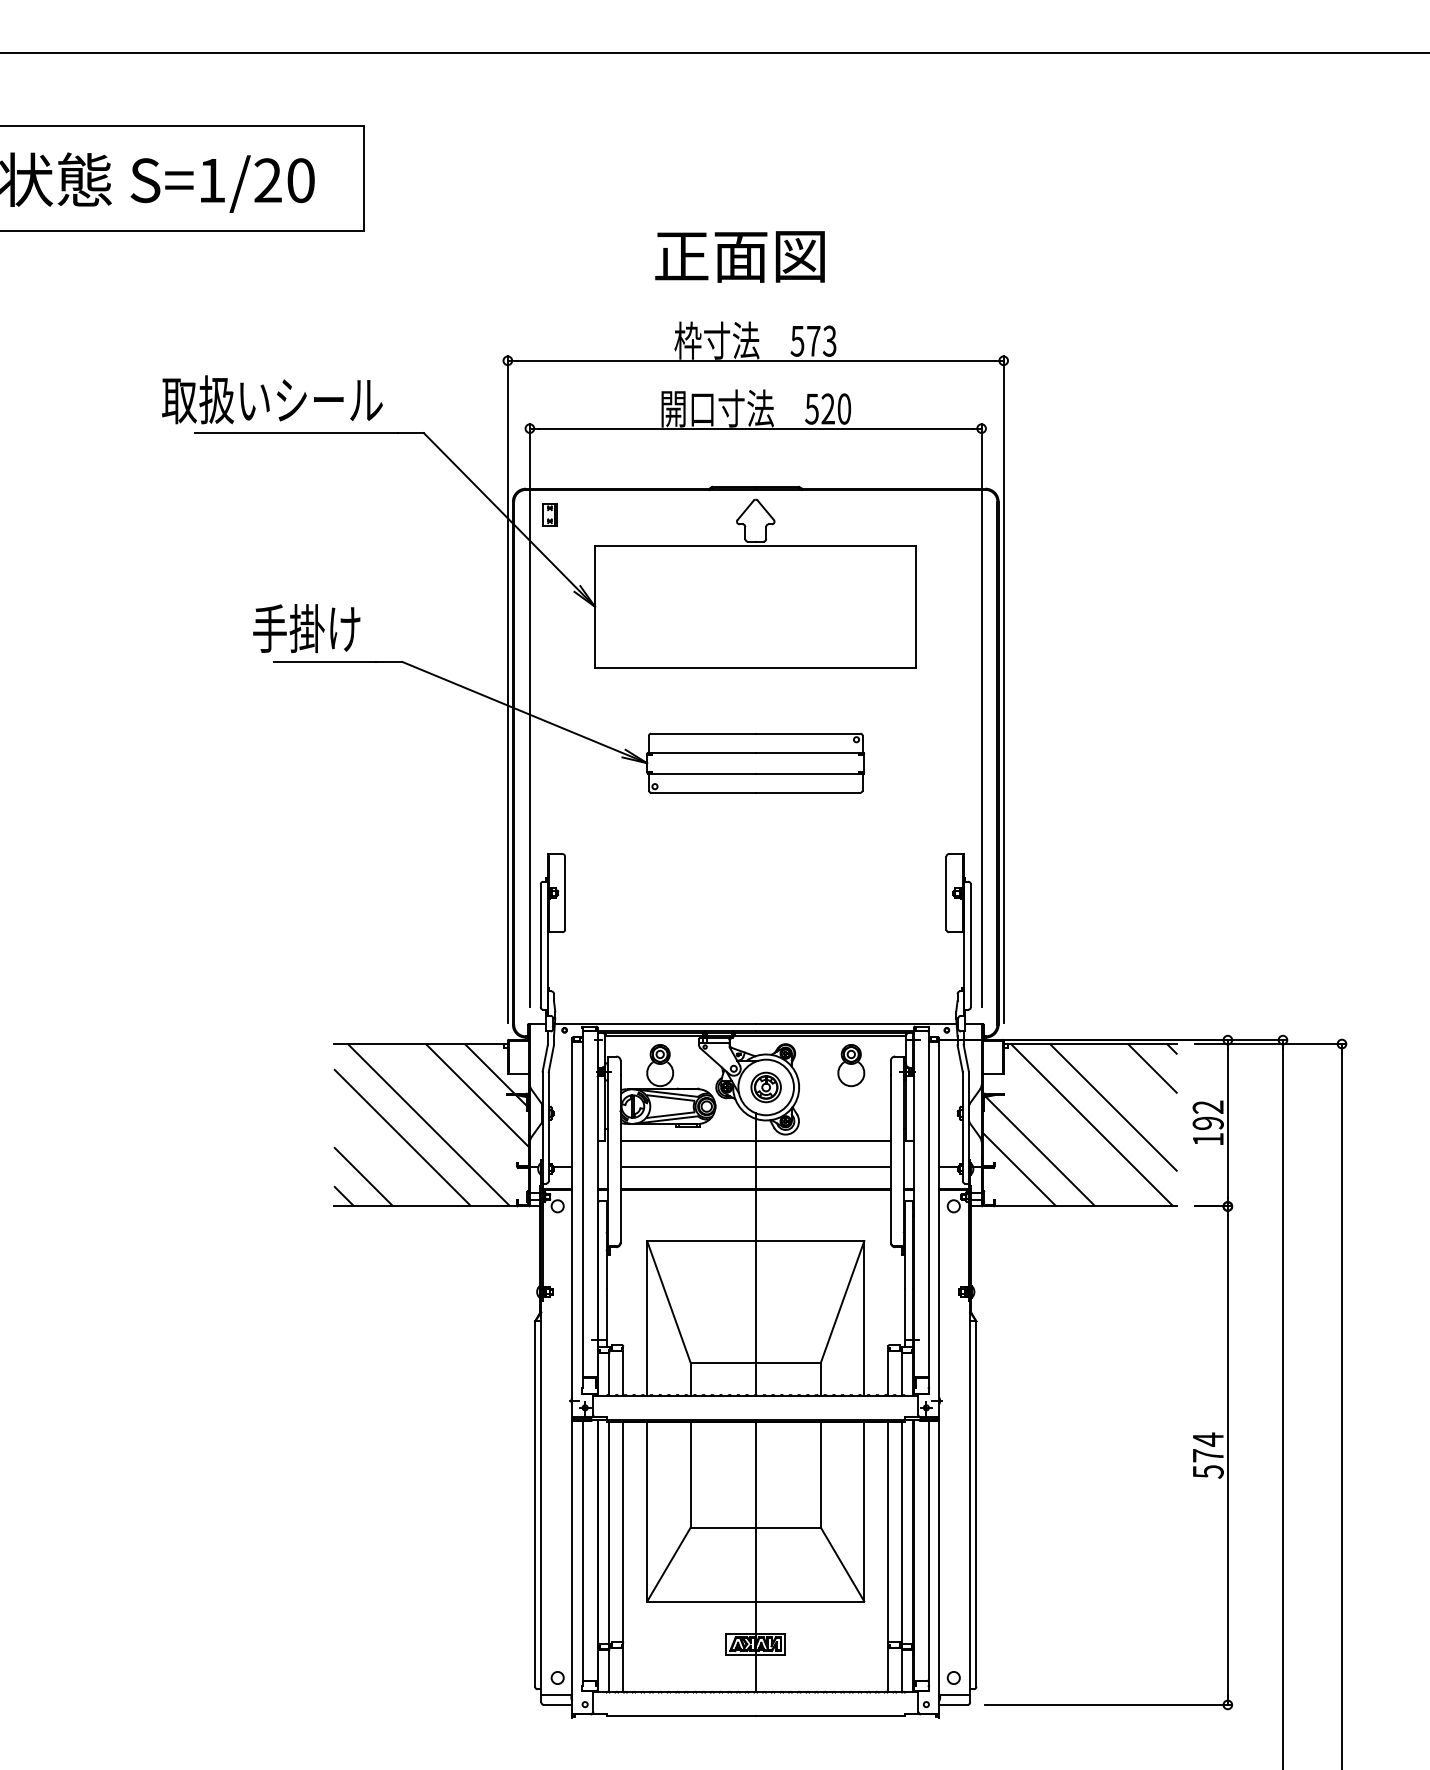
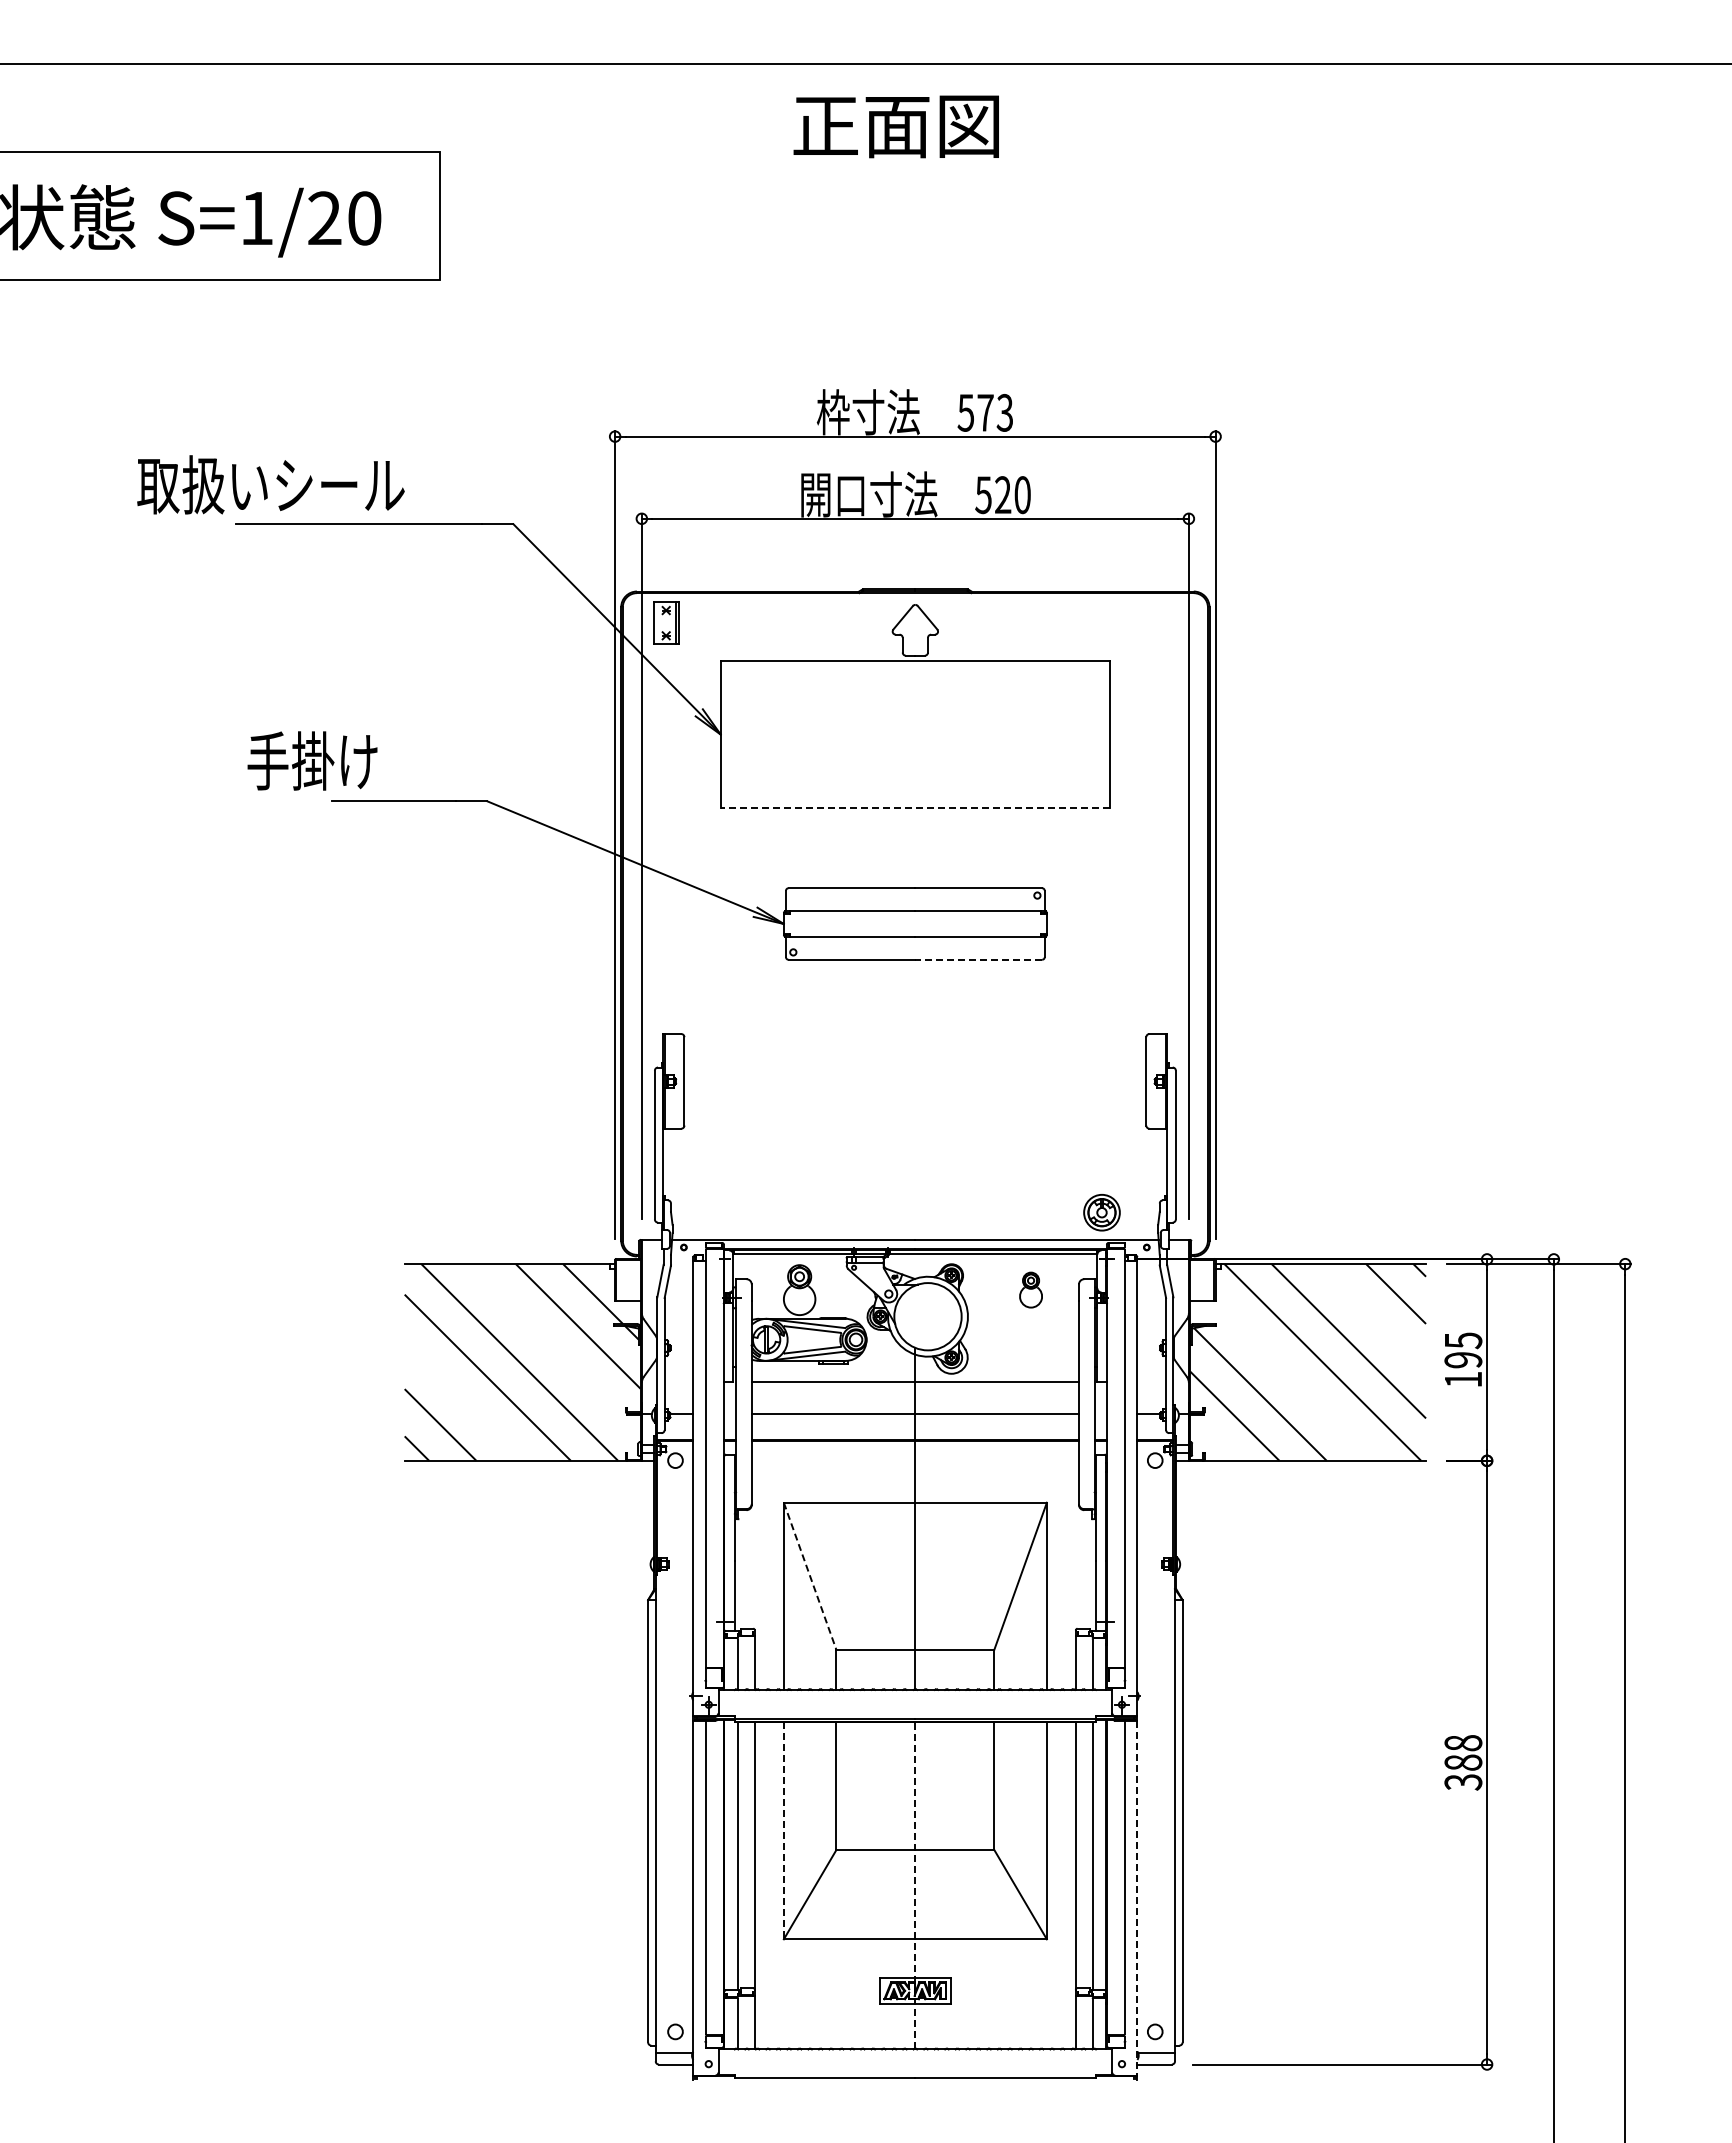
text: (739, 256) -> (895, 126), moved
text: (272, 399) -> (270, 484), moved
part: (549, 514) -> (665, 622), size x1.6
text: (306, 628) -> (312, 760), moved
line: (755, 667) -> (915, 808), solid -> dashed
line: (807, 792) -> (978, 959), solid -> dashed
part: (850, 1065) -> (1030, 1289), size x0.7
part: (765, 1087) -> (1101, 1212), moved
text: (1208, 1107) -> (1463, 1340), 192 -> 195
line: (669, 1301) -> (810, 1576), solid -> dashed
text: (1208, 1455) -> (1463, 1762), 574 -> 388
line: (646, 1512) -> (783, 1831), solid -> dashed
line: (755, 1557) -> (915, 1885), solid -> dashed
line: (939, 1567) -> (1137, 1898), solid -> dashed

